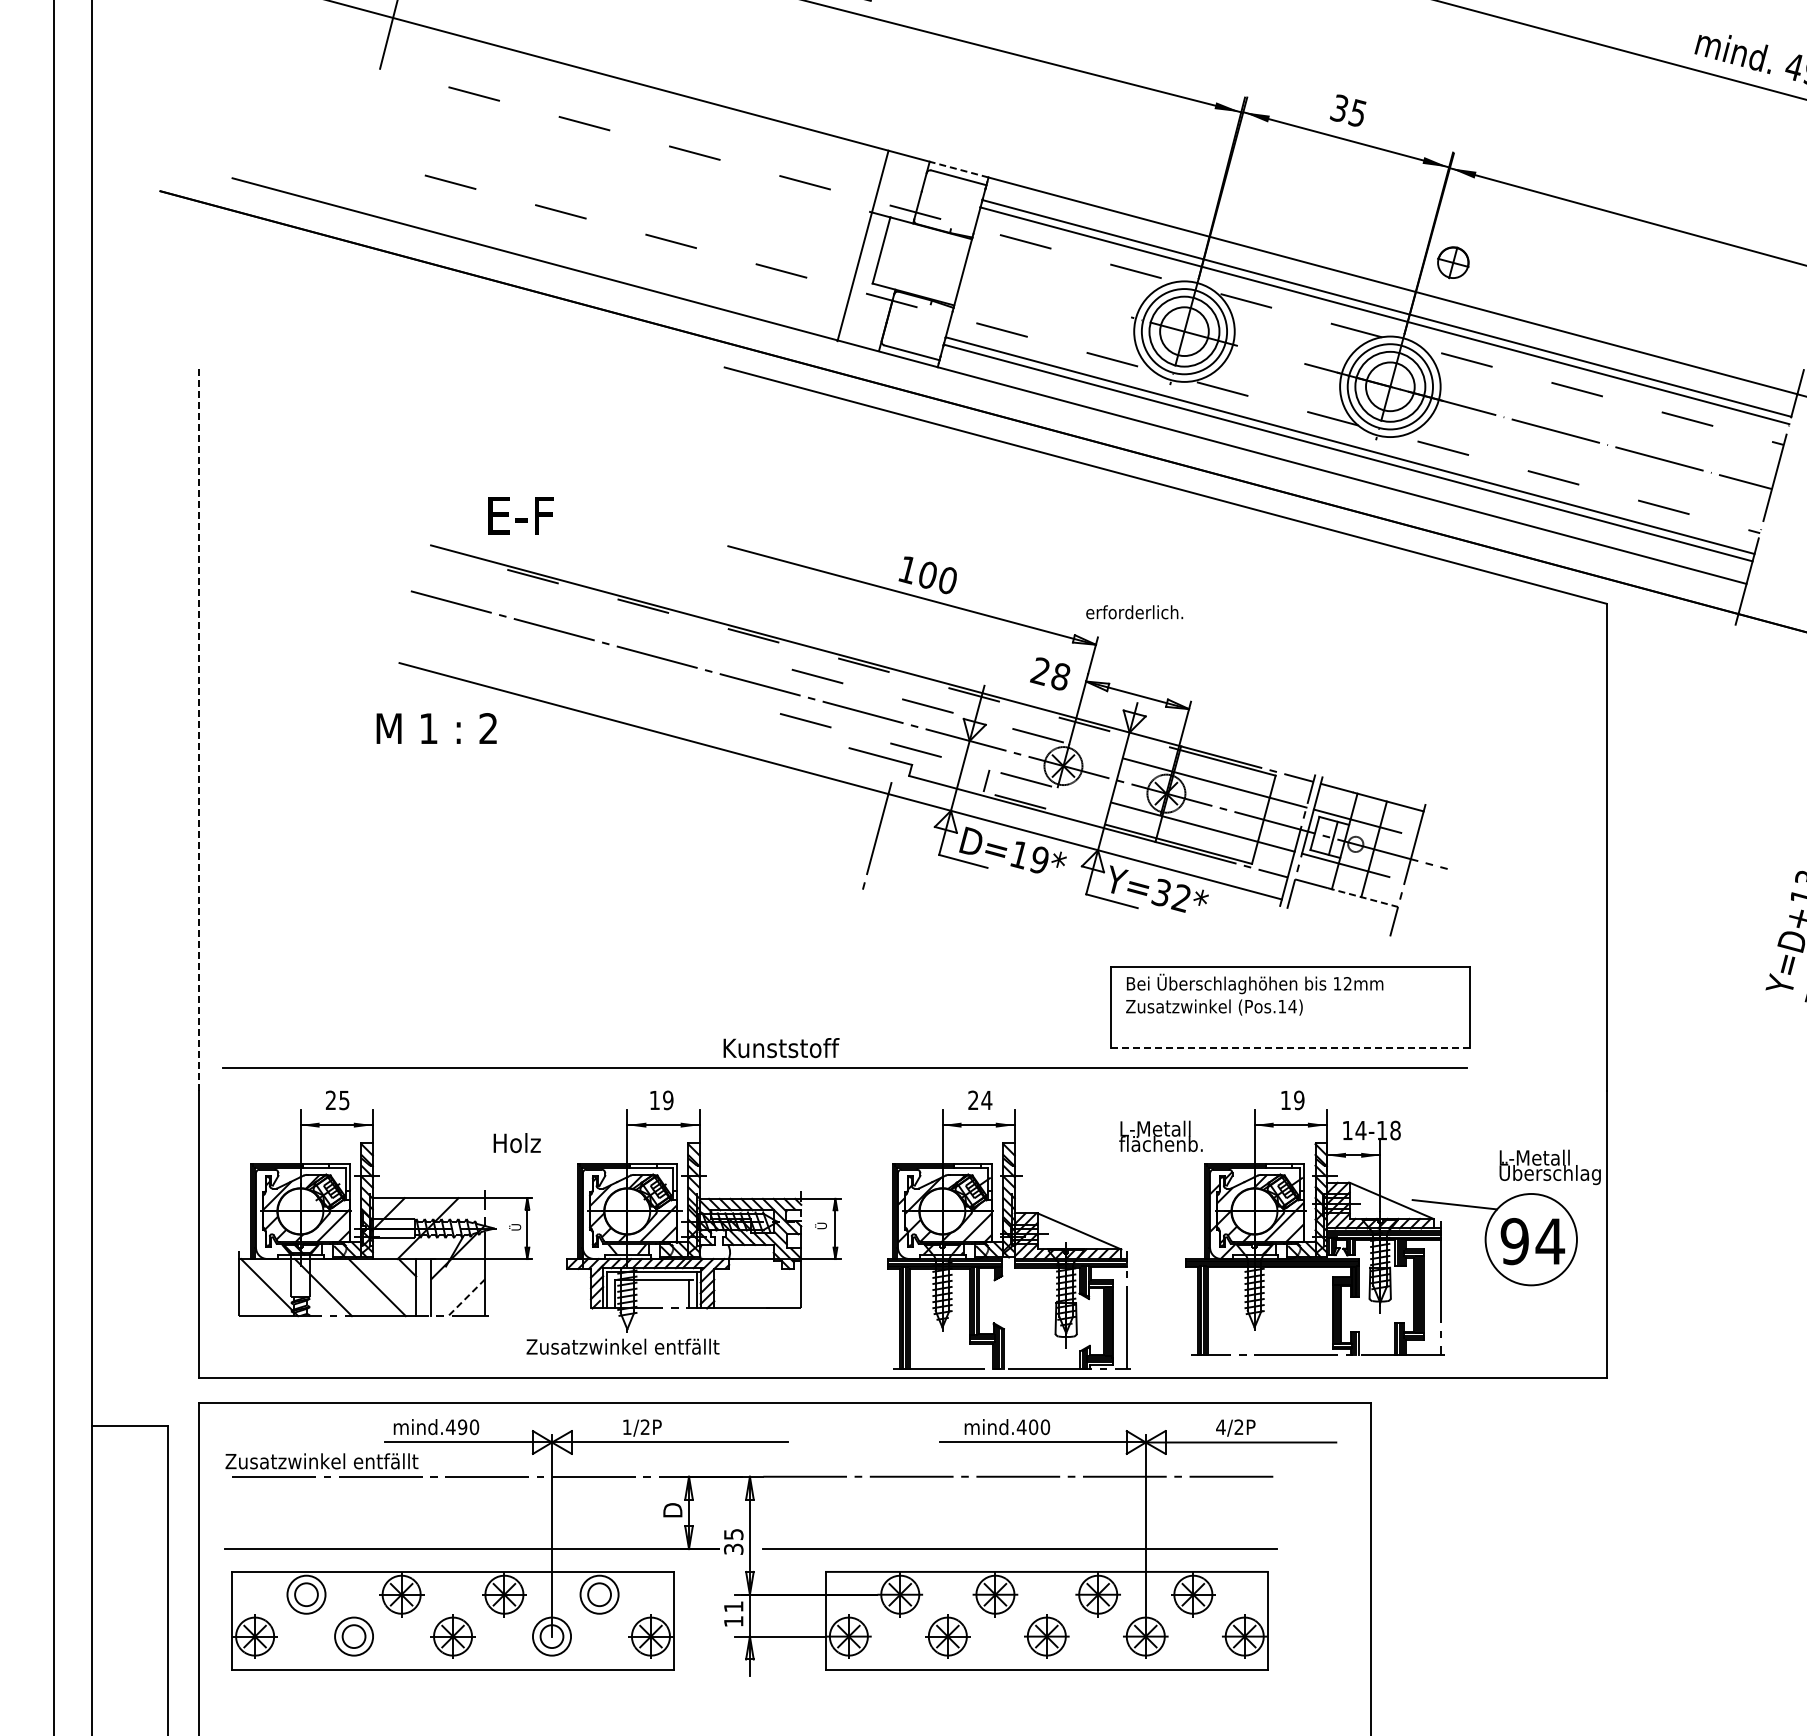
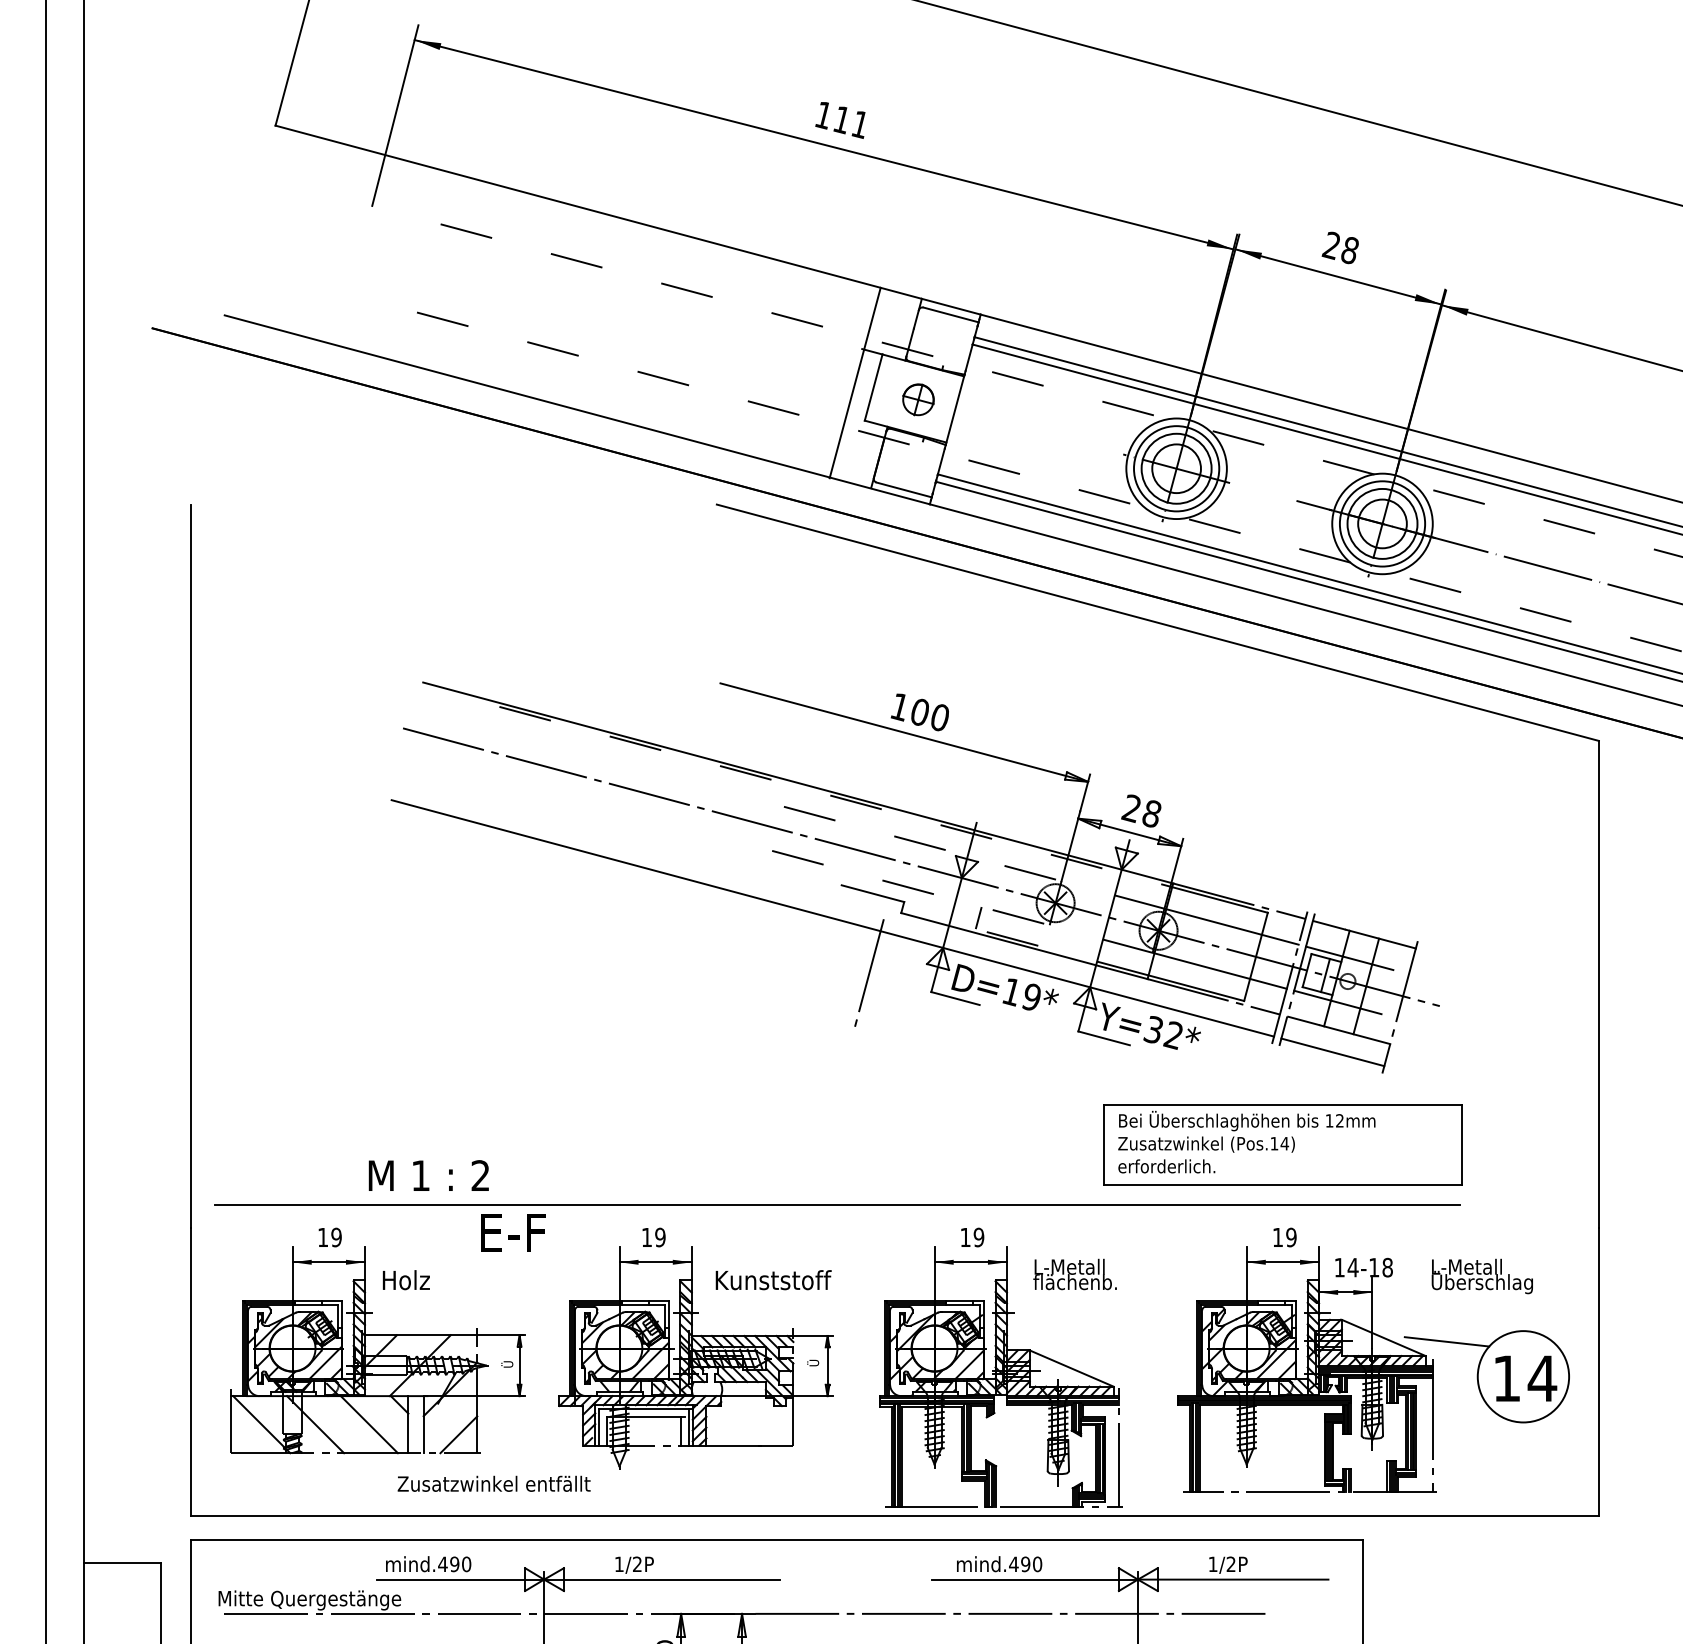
text: (1347, 110) -> (1339, 247), 35 -> 28
line: (958, 169) -> (950, 306), dashed -> solid
part: (1453, 262) -> (918, 399), moved
text: (520, 515) -> (512, 1232), moved
text: (1134, 612) -> (1166, 1166), moved
text: (1050, 673) -> (1141, 810), moved
text: (436, 728) -> (428, 1175), moved
line: (198, 729) -> (190, 866), dashed -> solid
line: (1363, 897) -> (1355, 1034), dashed -> solid
line: (1340, 915) -> (1332, 1052), added
text: (781, 1048) -> (773, 1280), moved
line: (1291, 1048) -> (1283, 1185), dashed -> solid
text: (337, 1099) -> (329, 1236), 25 -> 19
text: (980, 1100) -> (972, 1237), 24 -> 19
text: (1160, 1135) -> (1074, 1273), moved
text: (516, 1143) -> (405, 1280), moved
text: (1549, 1167) -> (1481, 1276), moved
hatch: (288, 1226) -> (280, 1363), added
text: (1514, 1241) -> (1506, 1378), 94 -> 14
line: (466, 1298) -> (458, 1435), dashed -> solid
text: (622, 1346) -> (493, 1483), moved
text: (1220, 1426) -> (1212, 1563), 4/2P -> 1/2P
text: (1033, 1427) -> (1025, 1564), mind.400 -> mind.490
text: (321, 1463) -> (313, 1600), Zusatzwinkel entfällt -> Mitte Quergestänge

